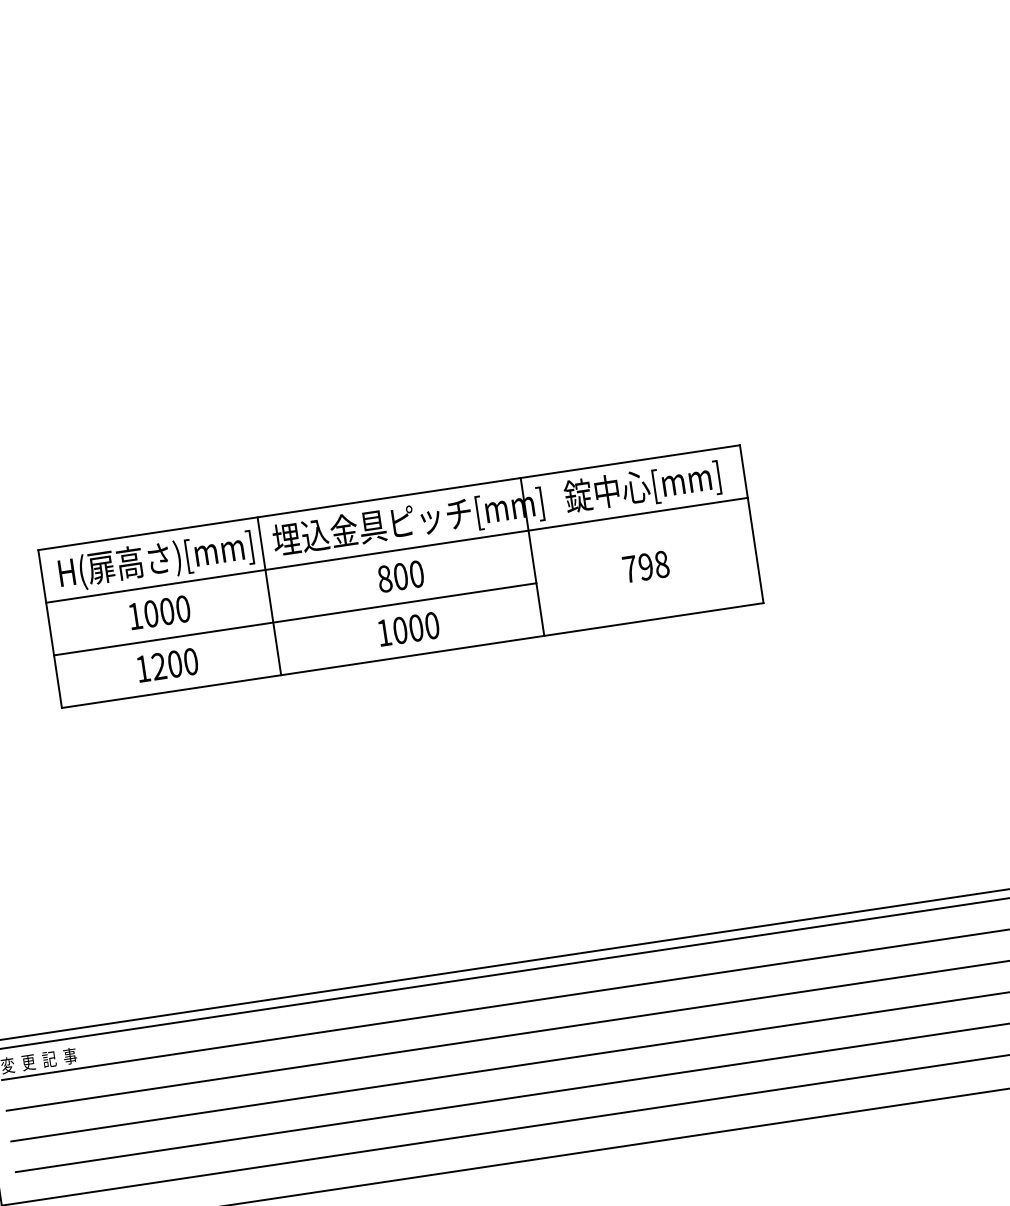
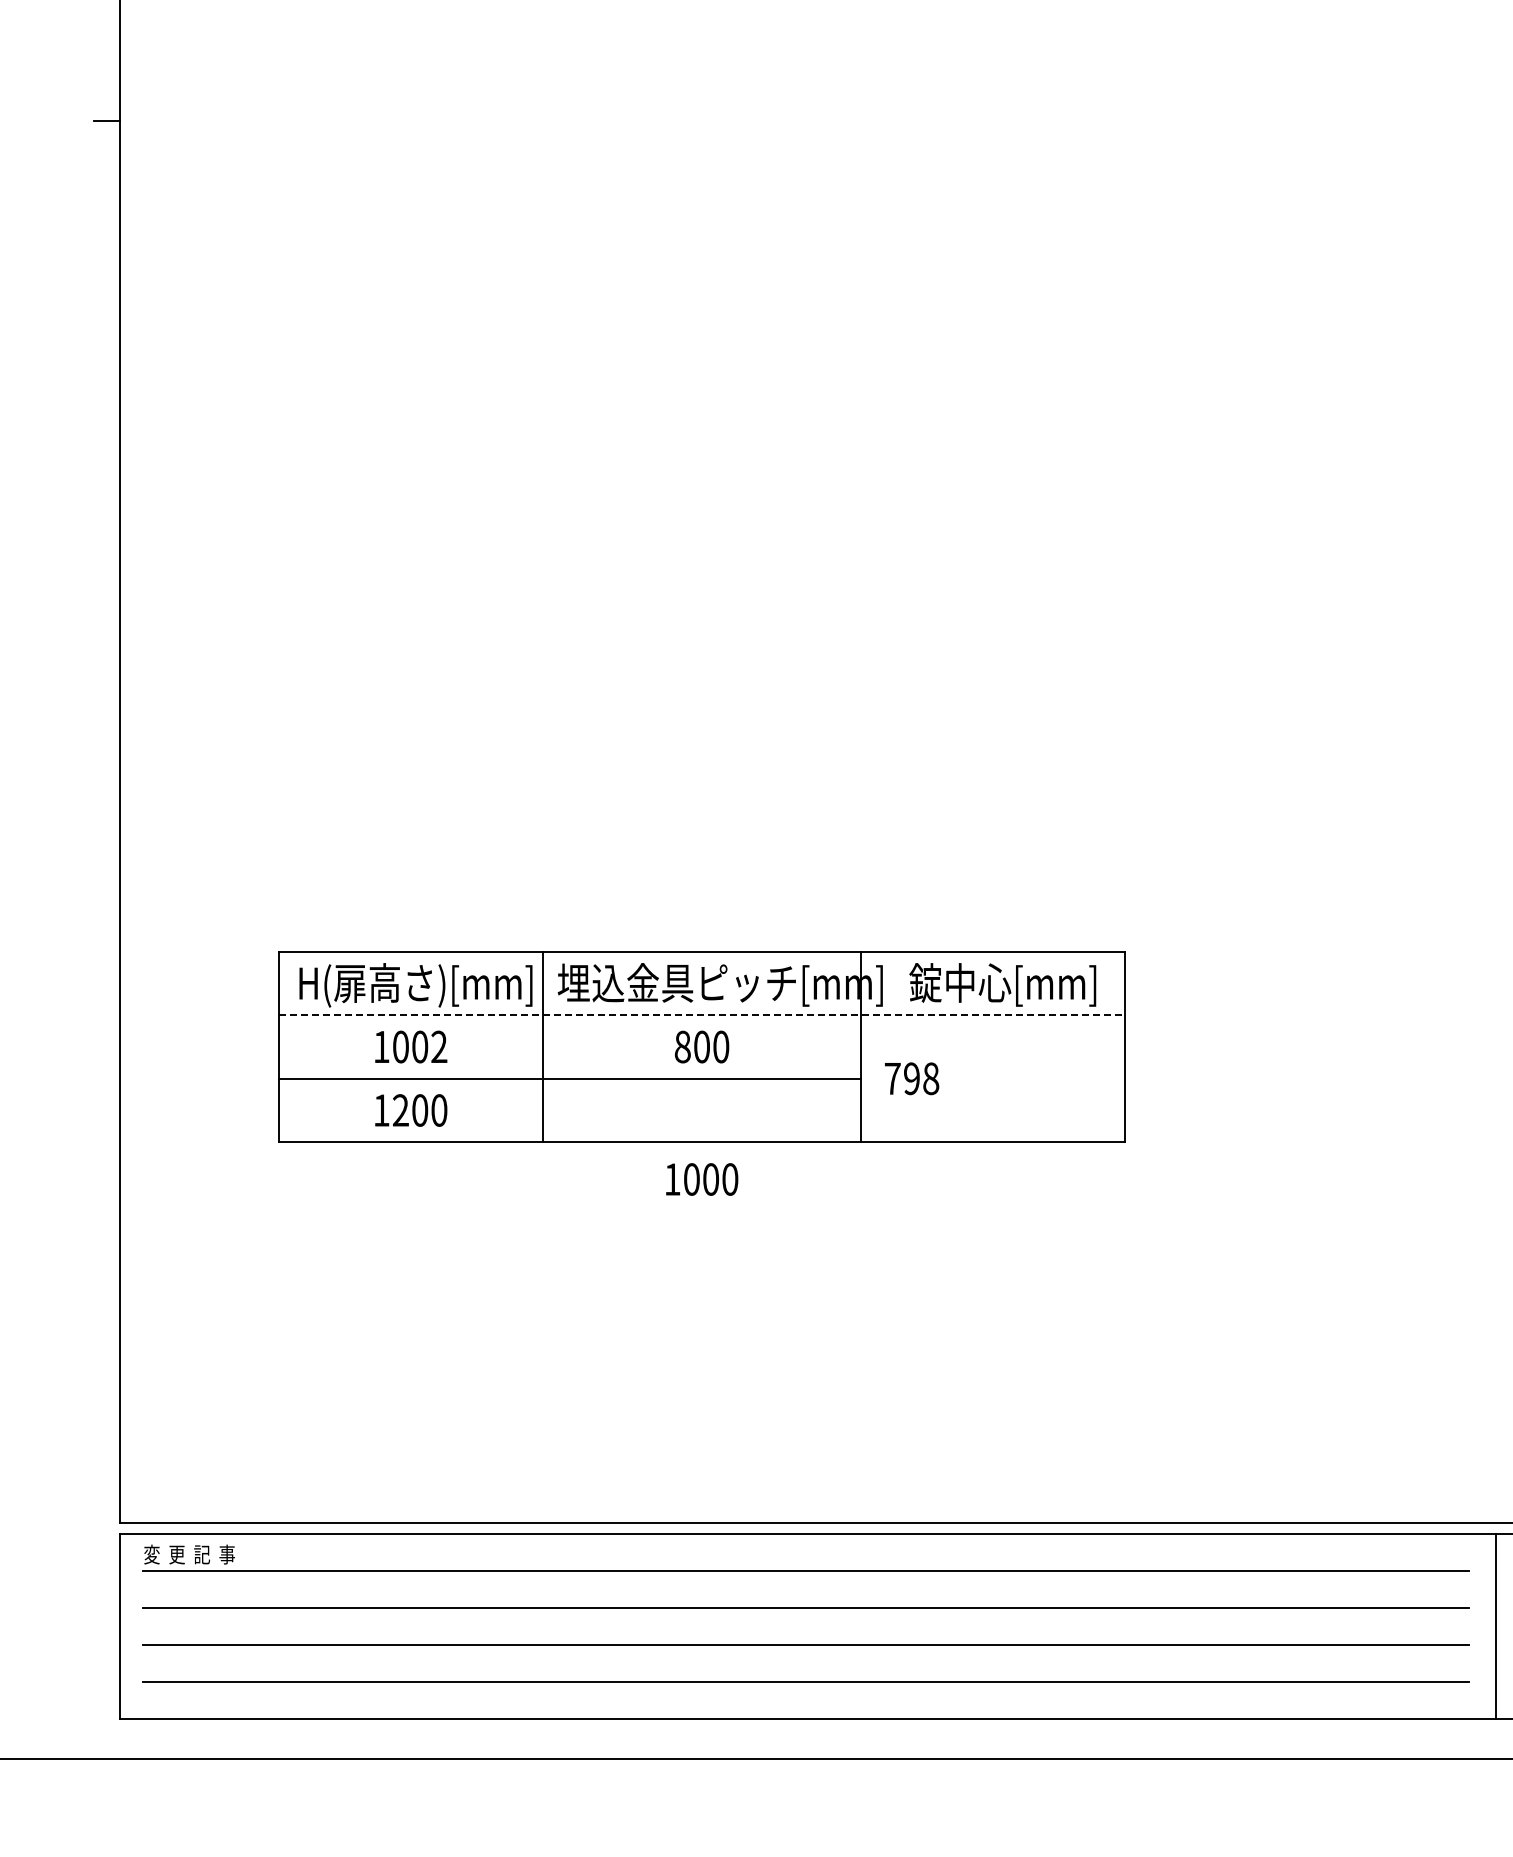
line: (397, 550) -> (702, 1015), solid -> dashed
text: (646, 566) -> (912, 1078), moved
text: (183, 608) -> (439, 1046), 1000 -> 1002
text: (409, 629) -> (702, 1179), moved

